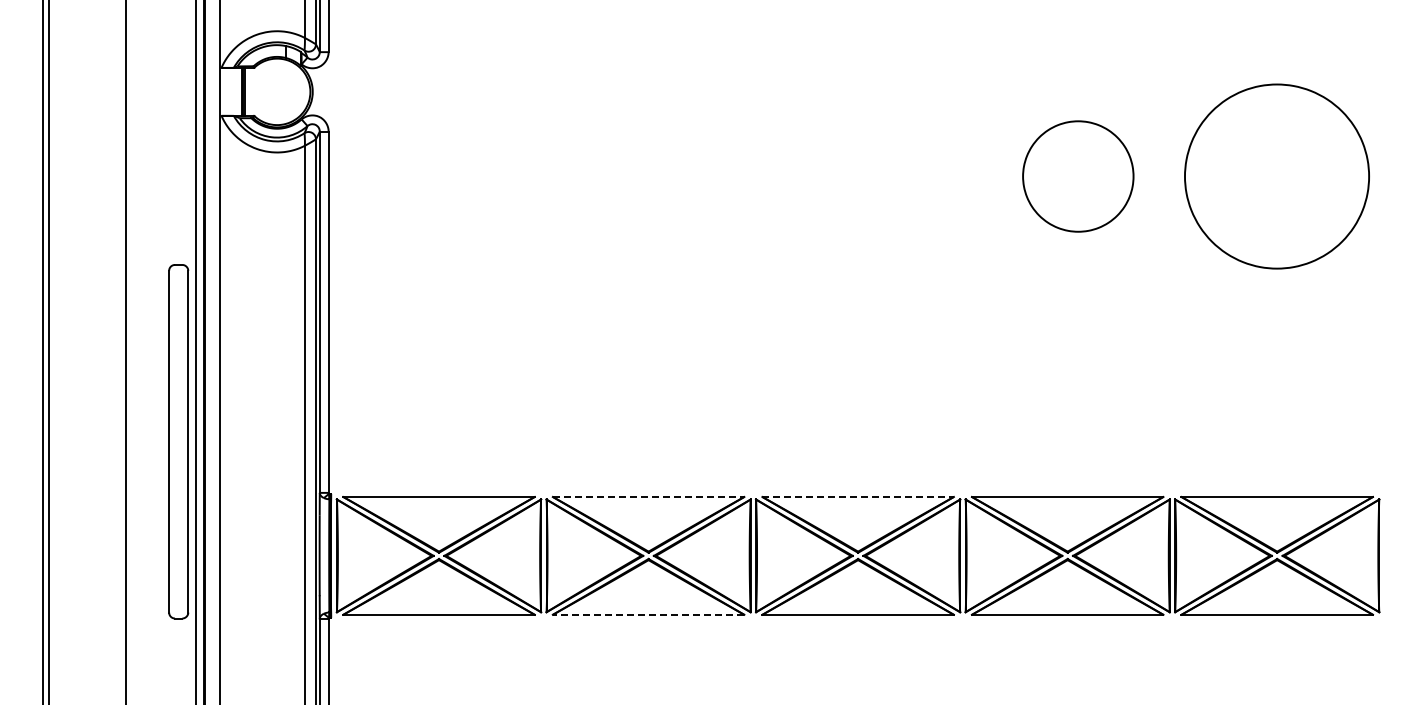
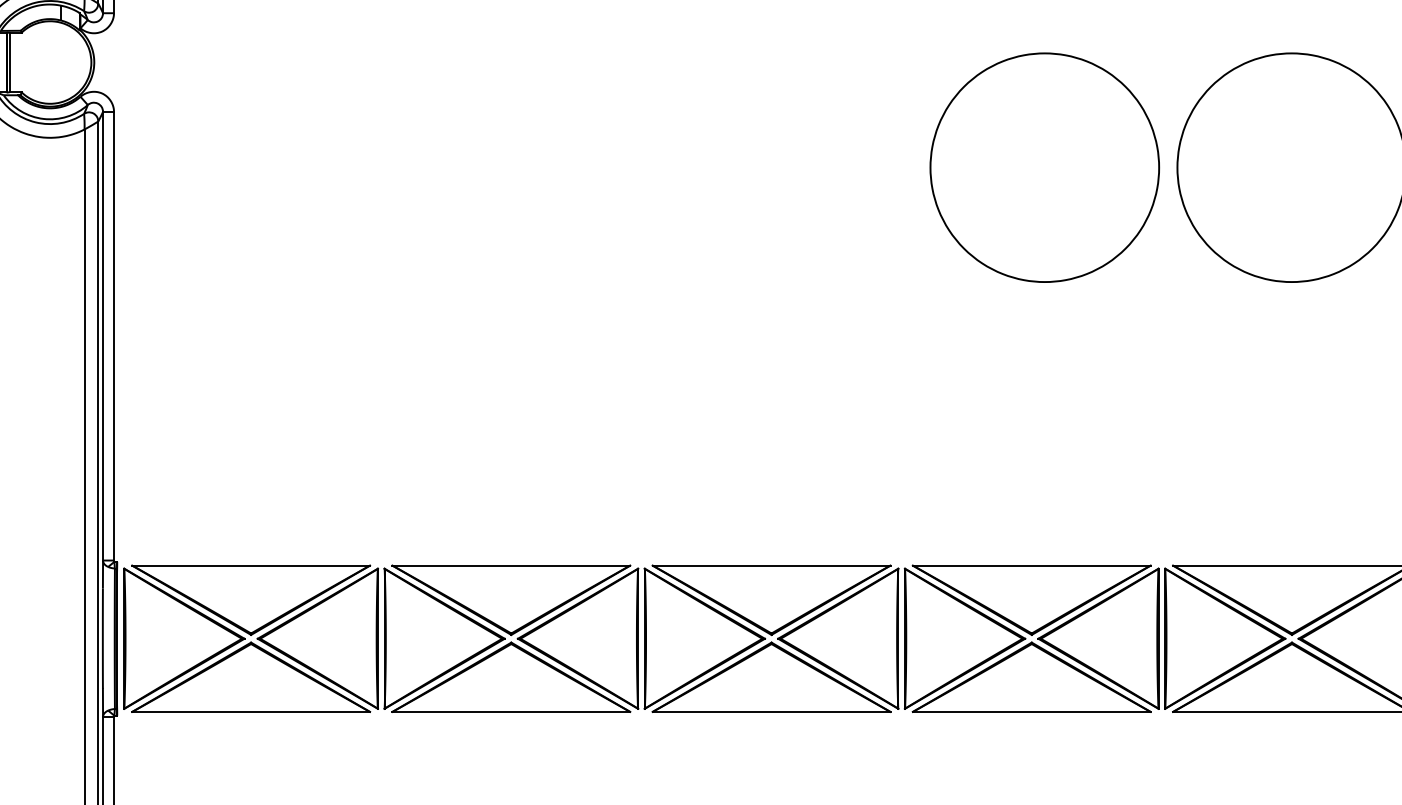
part: (1078, 176) -> (1045, 167), size x1.67
line: (648, 496) -> (511, 565), dashed -> solid
line: (858, 496) -> (772, 565), dashed -> solid
line: (648, 614) -> (511, 711), dashed -> solid

